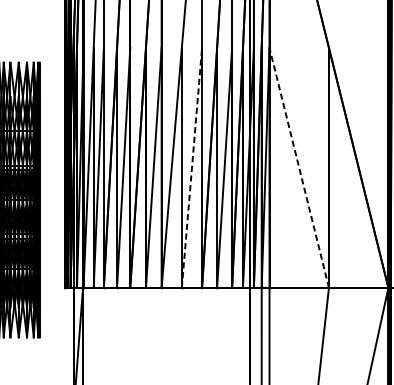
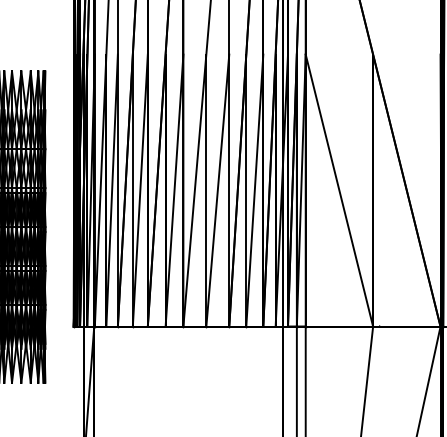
line: (191, 167) -> (217, 190), dashed -> solid
line: (299, 167) -> (339, 190), dashed -> solid

